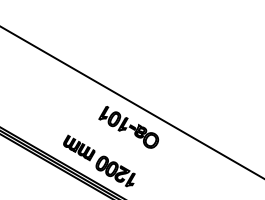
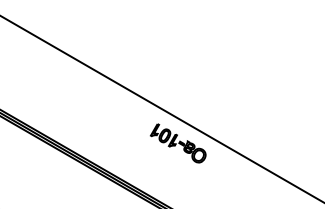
part: (98, 160) -> (150, 174), removed

